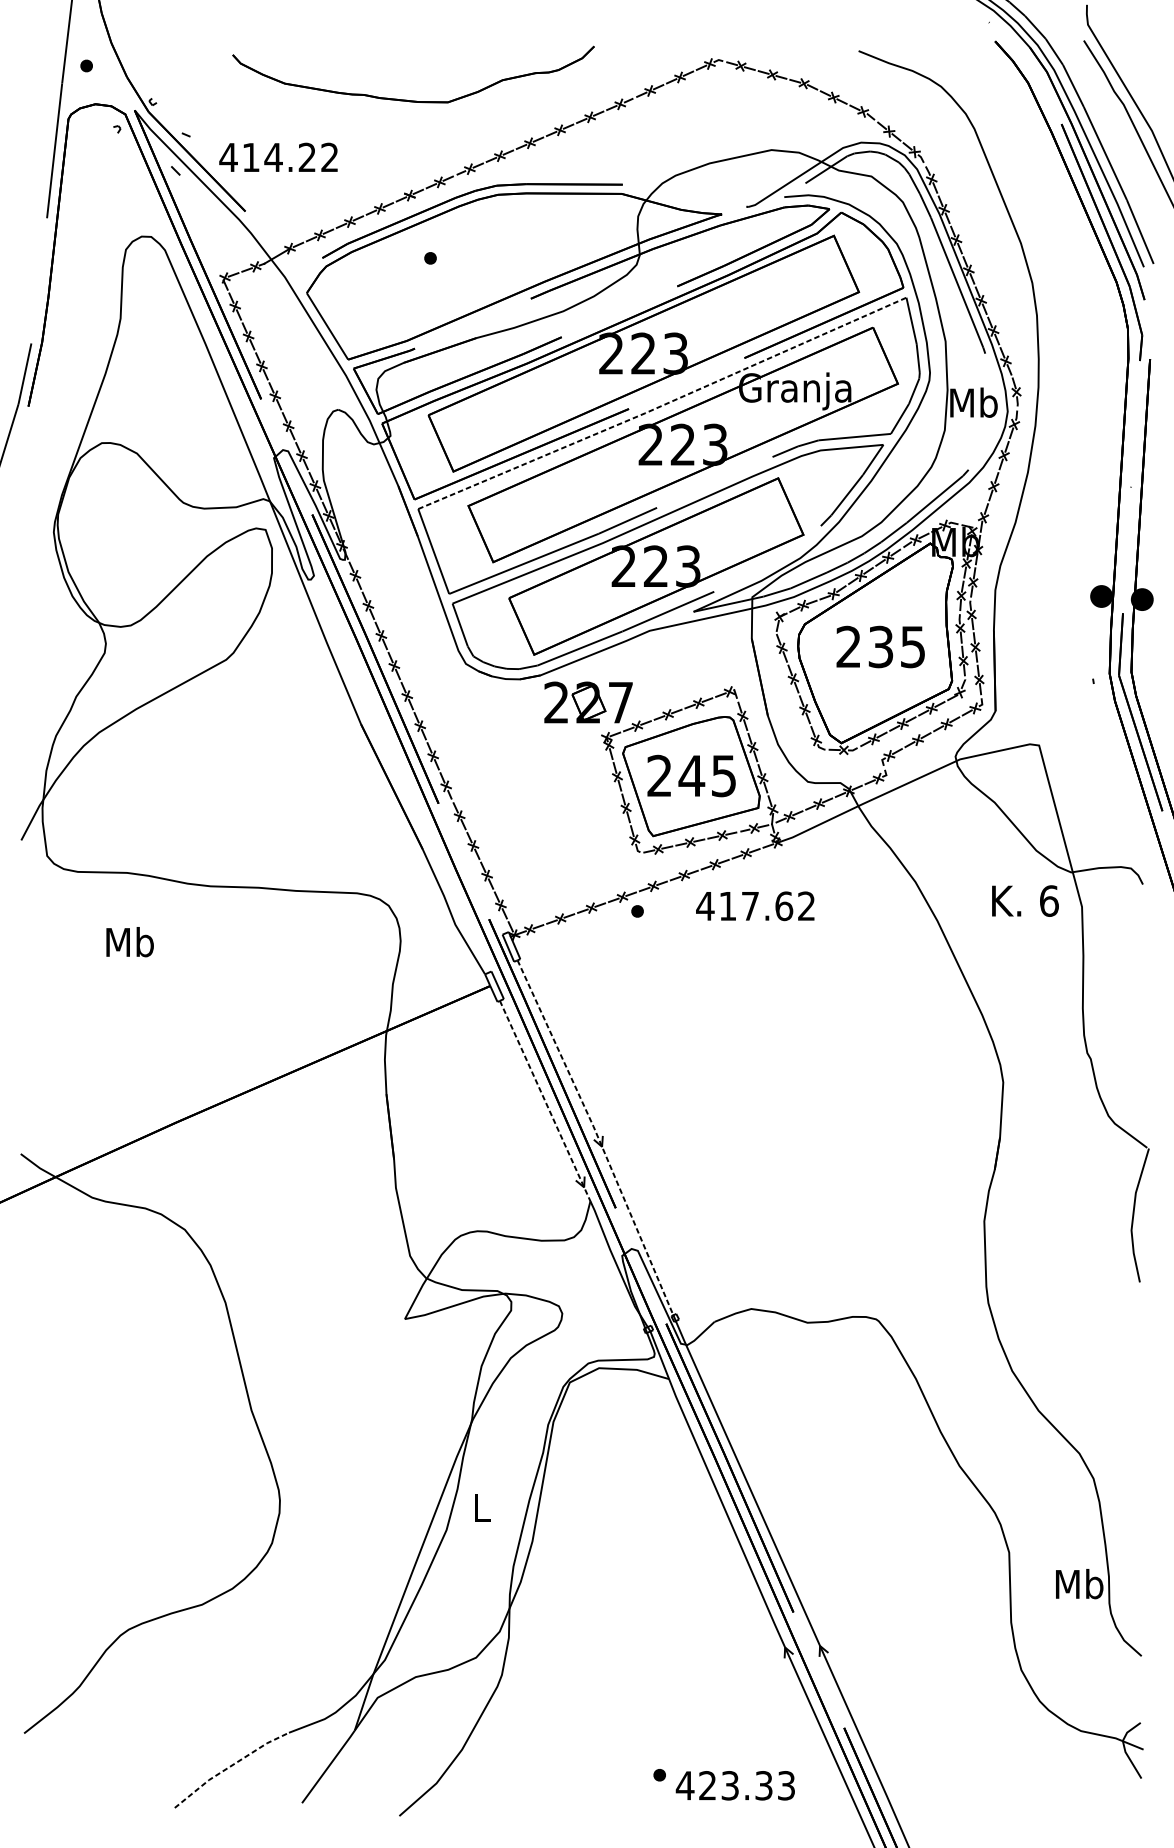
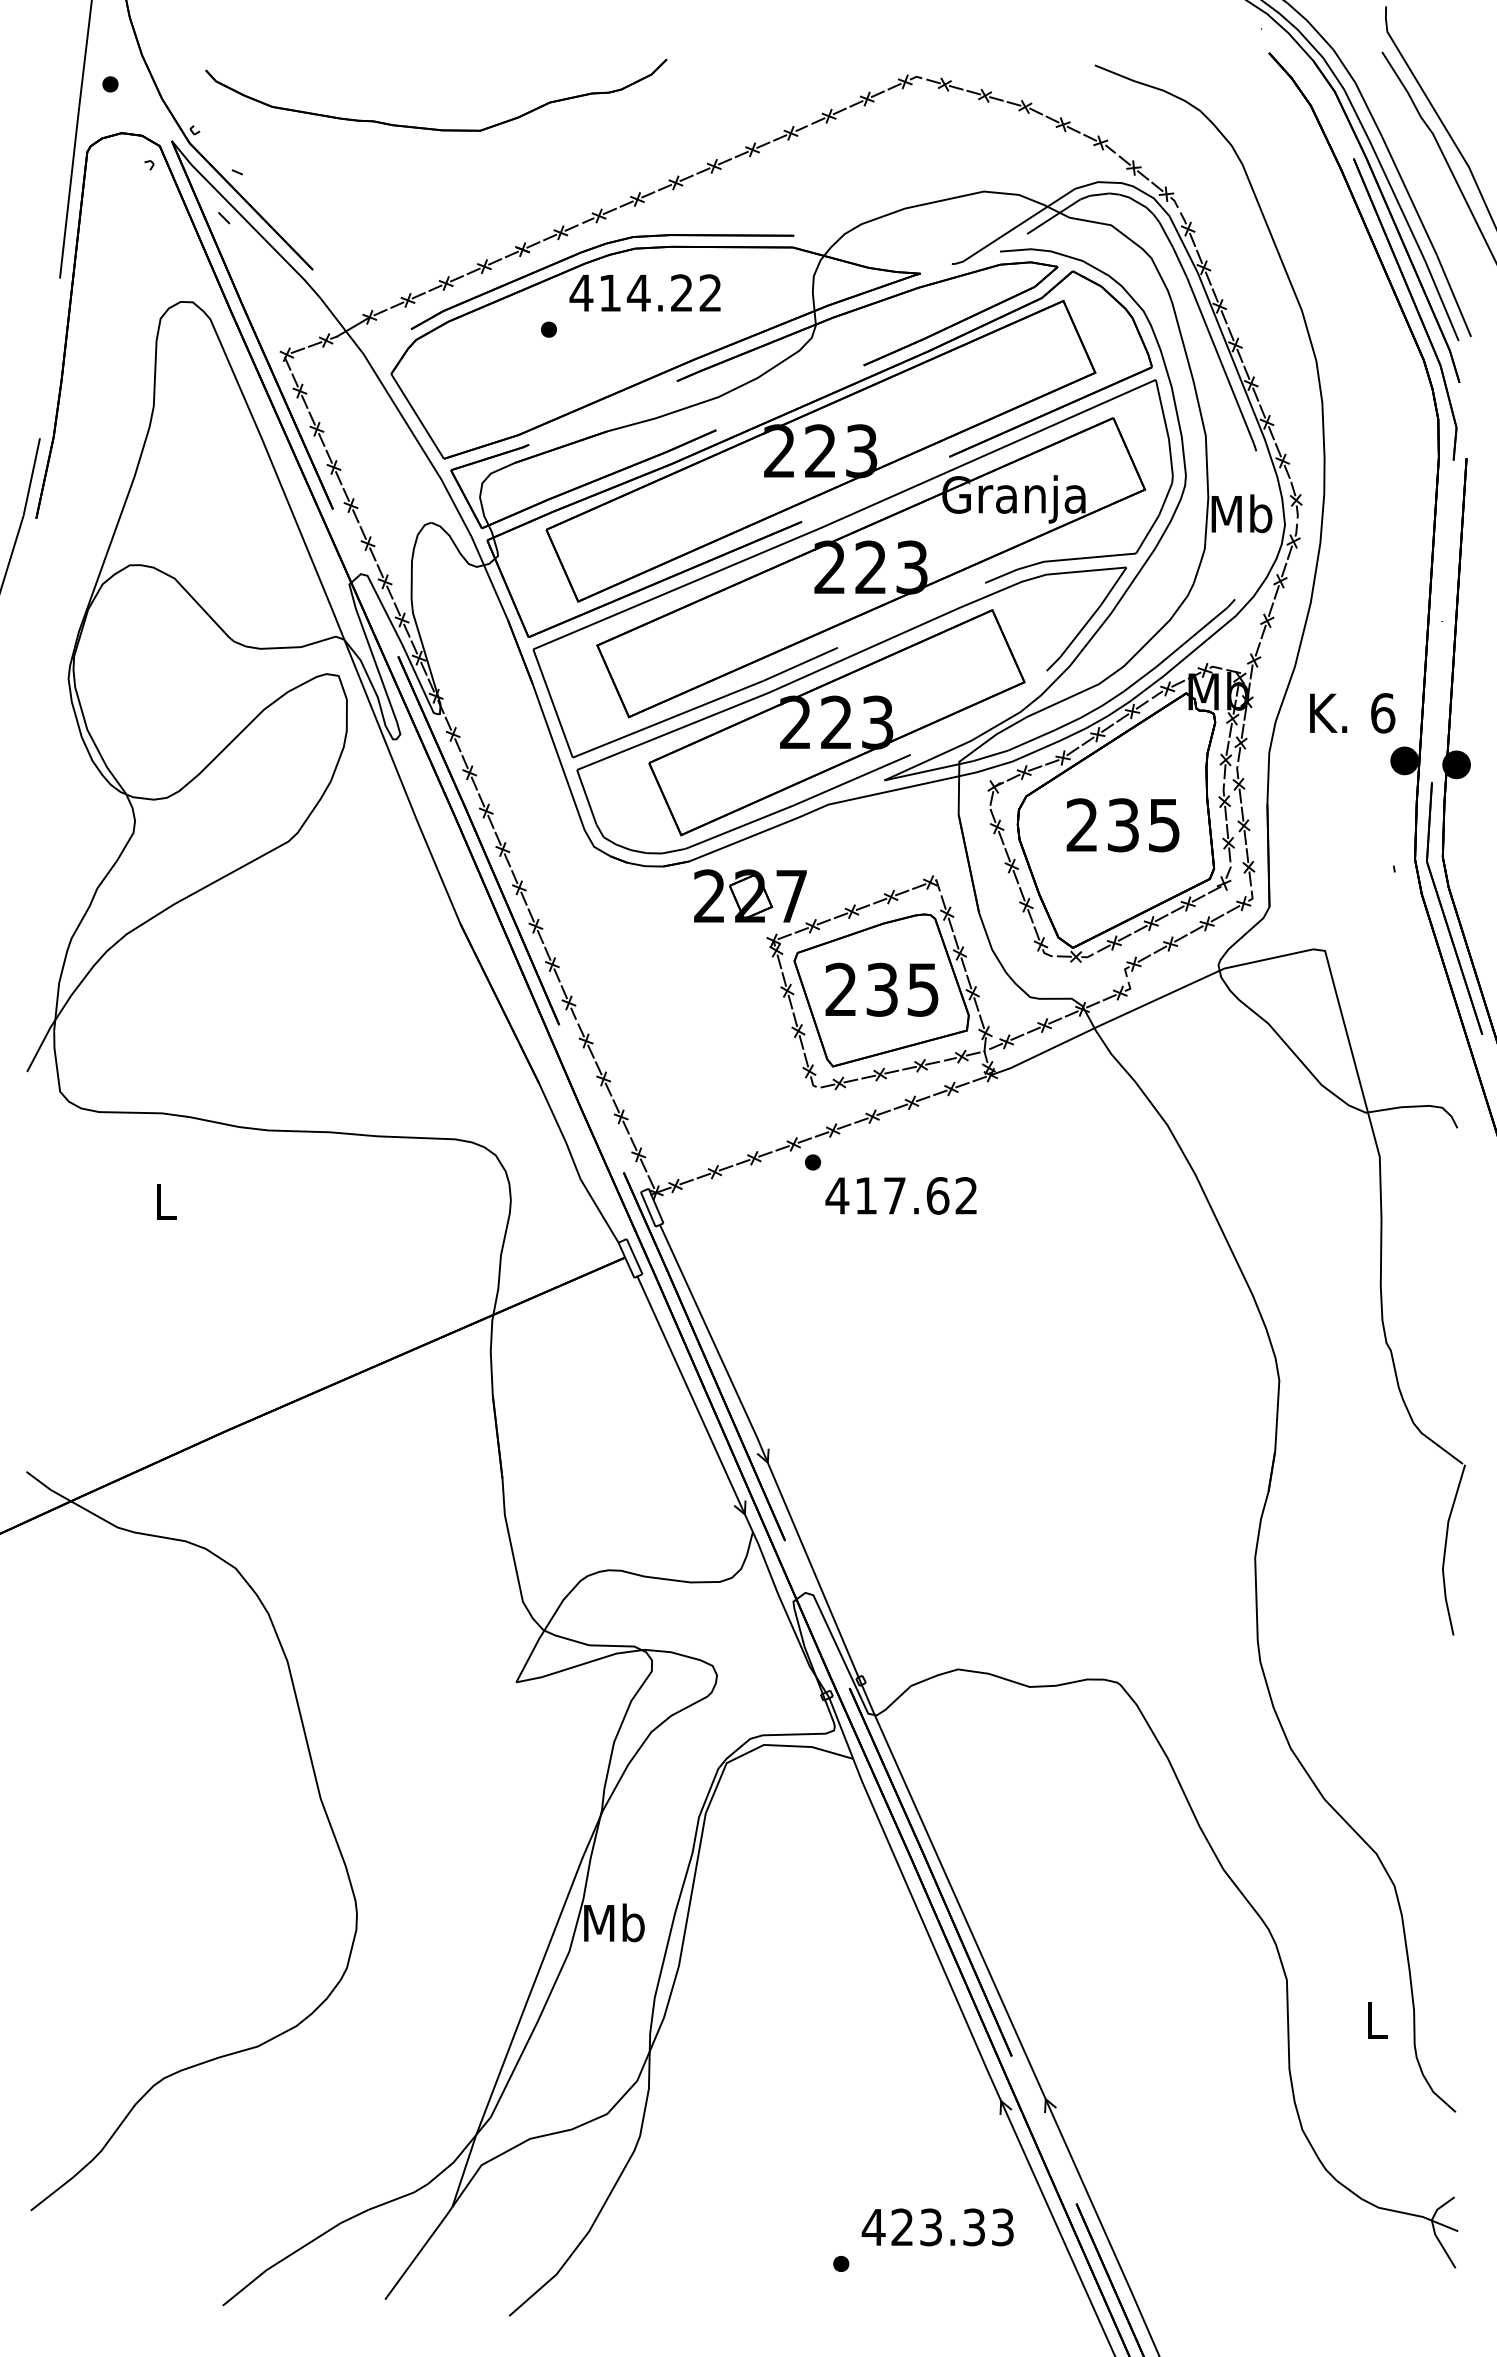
part: (413, 100) -> (436, 128), moved
text: (278, 157) -> (644, 292), moved
line: (663, 405) -> (845, 517), dashed -> solid
text: (692, 775) -> (882, 989), 245 -> 235
text: (1025, 901) -> (1352, 713), moved
text: (754, 905) -> (900, 1195), moved
text: (129, 942) -> (165, 1201), Mb -> L
line: (545, 1101) -> (695, 1404), dashed -> solid
line: (597, 1136) -> (762, 1449), dashed -> solid
text: (481, 1507) -> (614, 1922), L -> Mb
text: (1079, 1583) -> (1376, 2019), Mb -> L
line: (230, 1767) -> (293, 2253), dashed -> solid
text: (735, 1785) -> (937, 2227), moved

